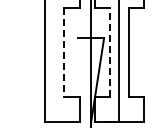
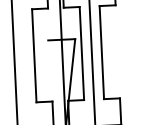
line: (109, 51) -> (81, 52), dashed -> solid
line: (64, 52) -> (34, 56), dashed -> solid

